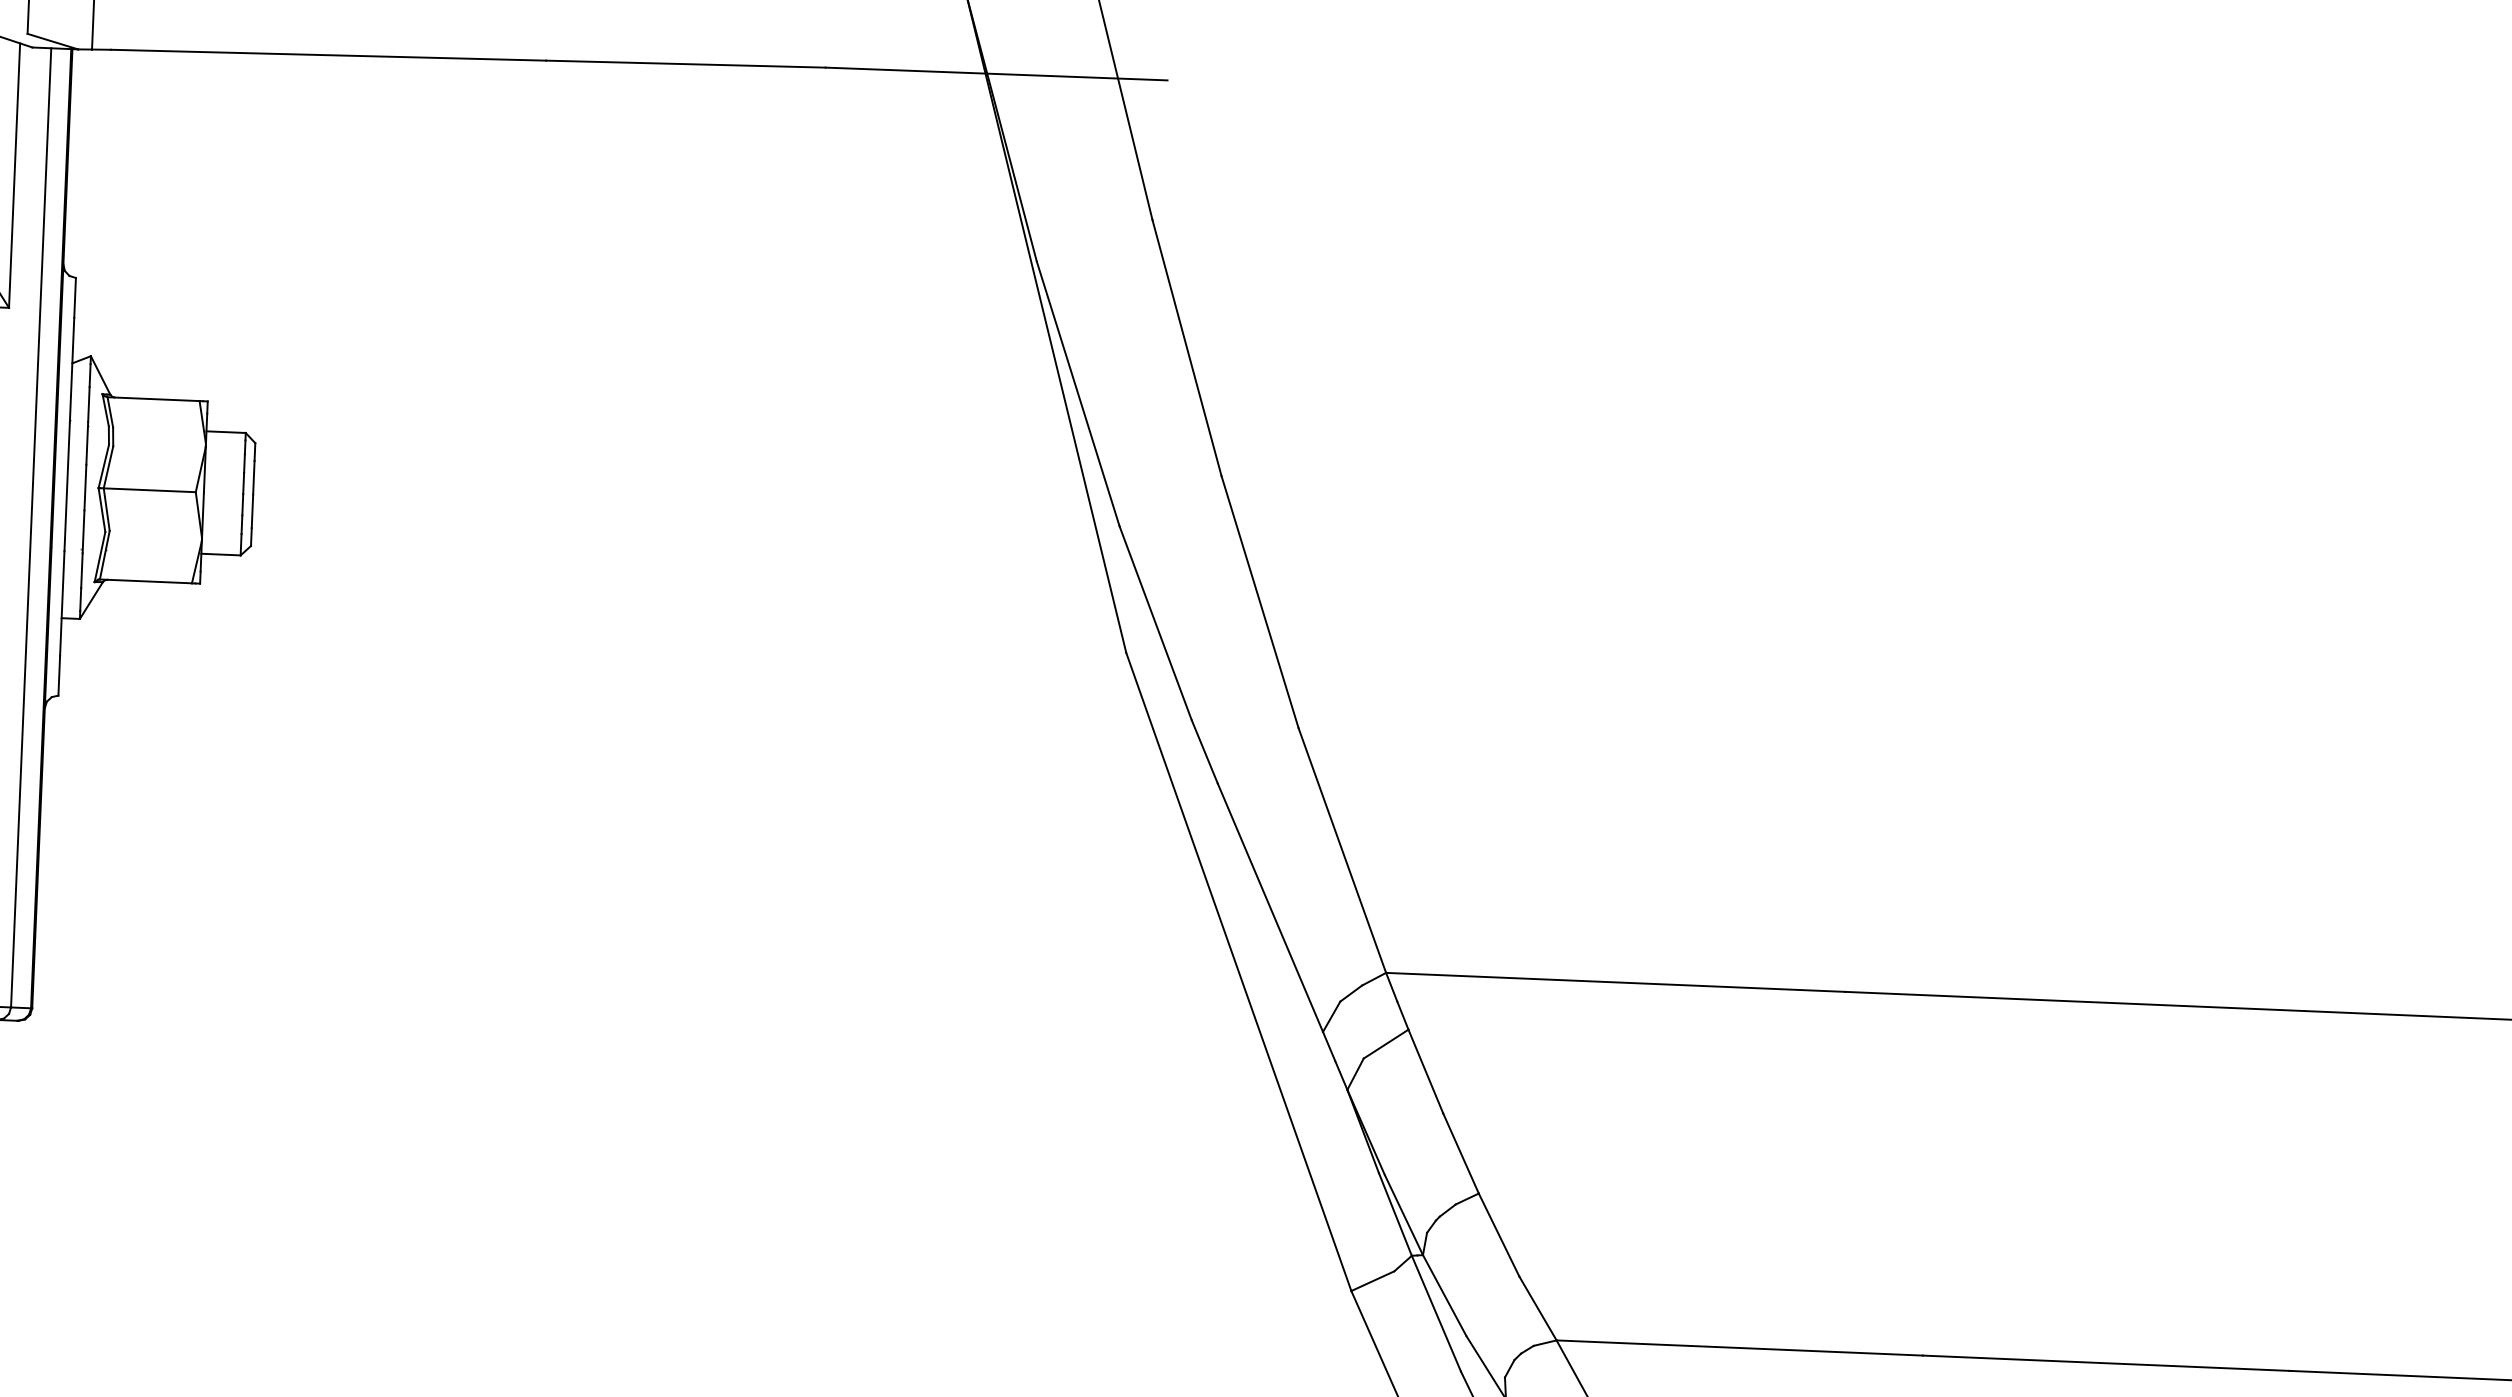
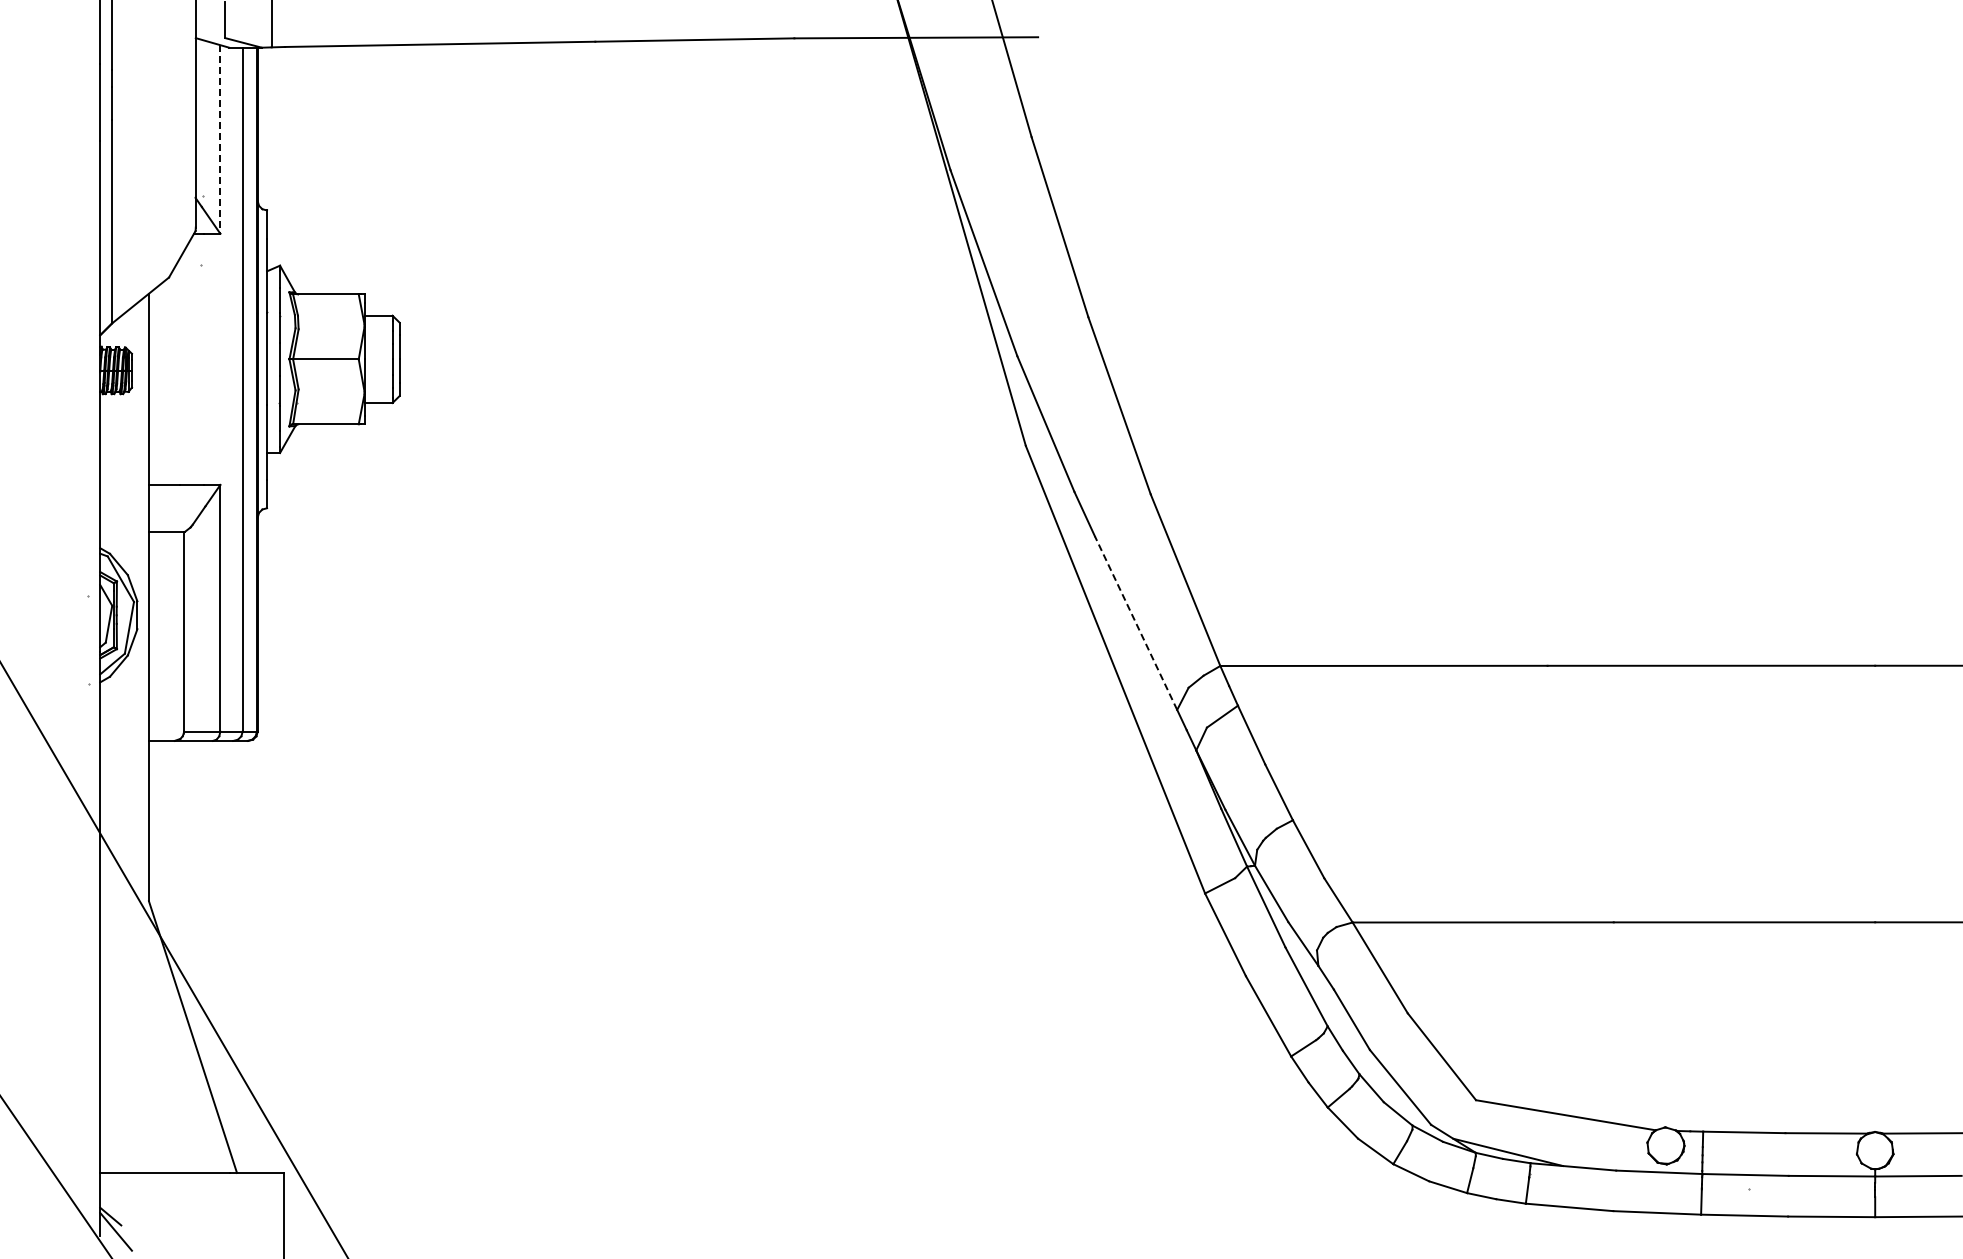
line: (14, 175) -> (220, 139), solid -> dashed
line: (1269, 906) -> (1135, 622), solid -> dashed

